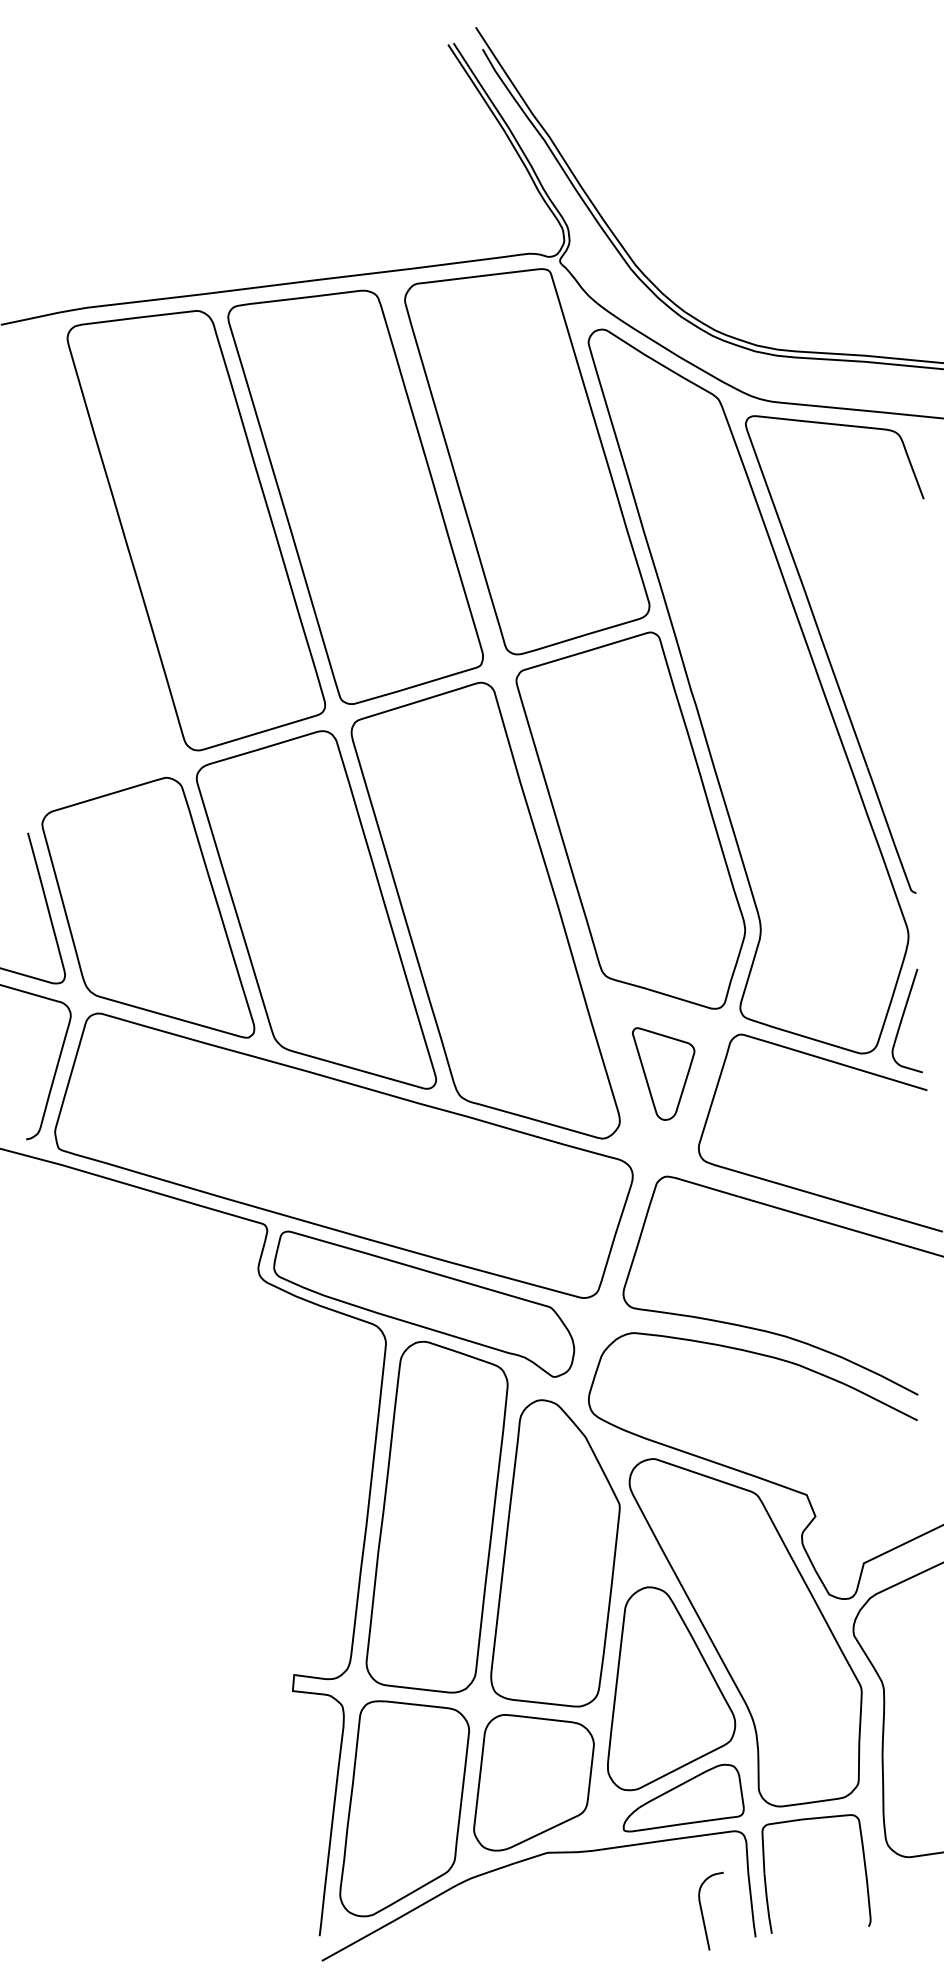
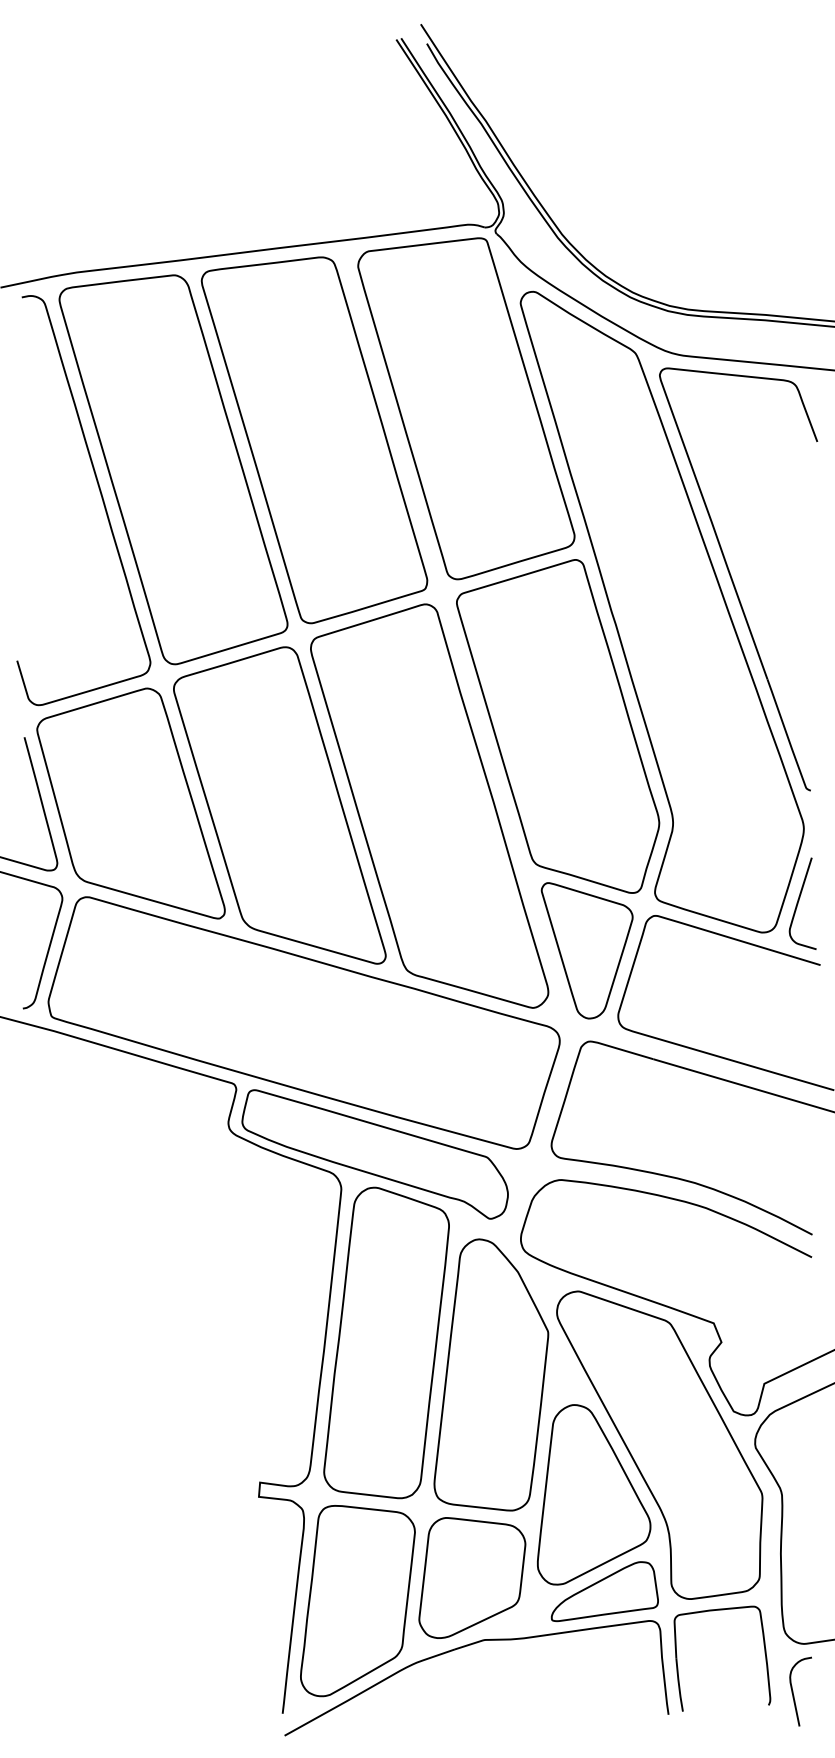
curve: (114, 561) -> (101, 497), added
part: (663, 1073) -> (586, 950), size x1.67
curve: (702, 1910) -> (793, 1691), moved

